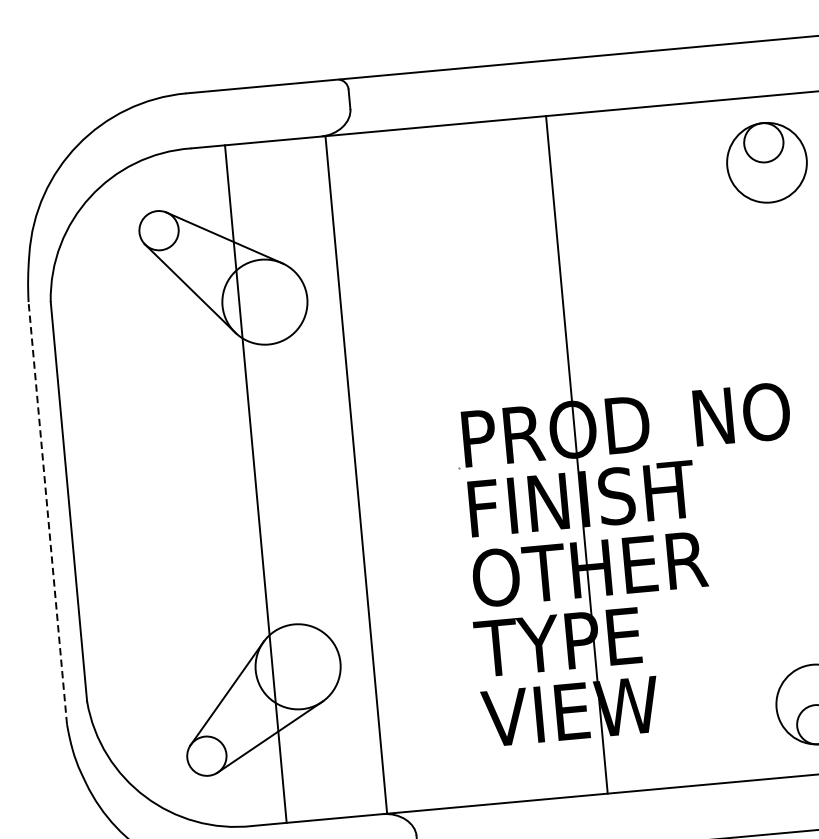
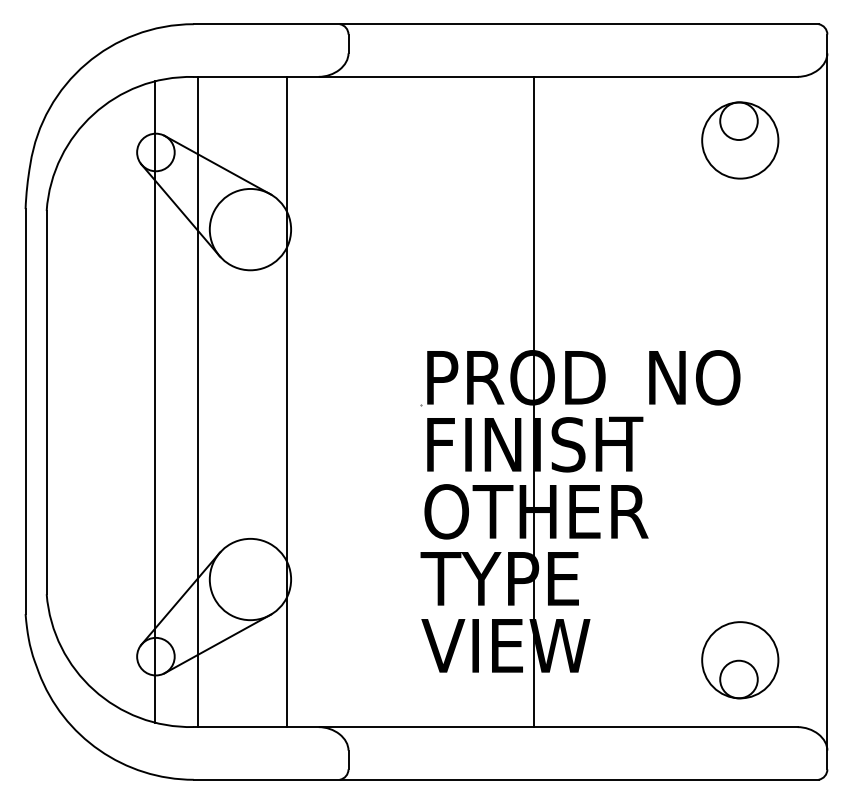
line: (356, 474) -> (287, 401), moved
line: (256, 483) -> (198, 401), moved
line: (181, 490) -> (154, 401), added
line: (47, 513) -> (25, 411), dashed -> solid

